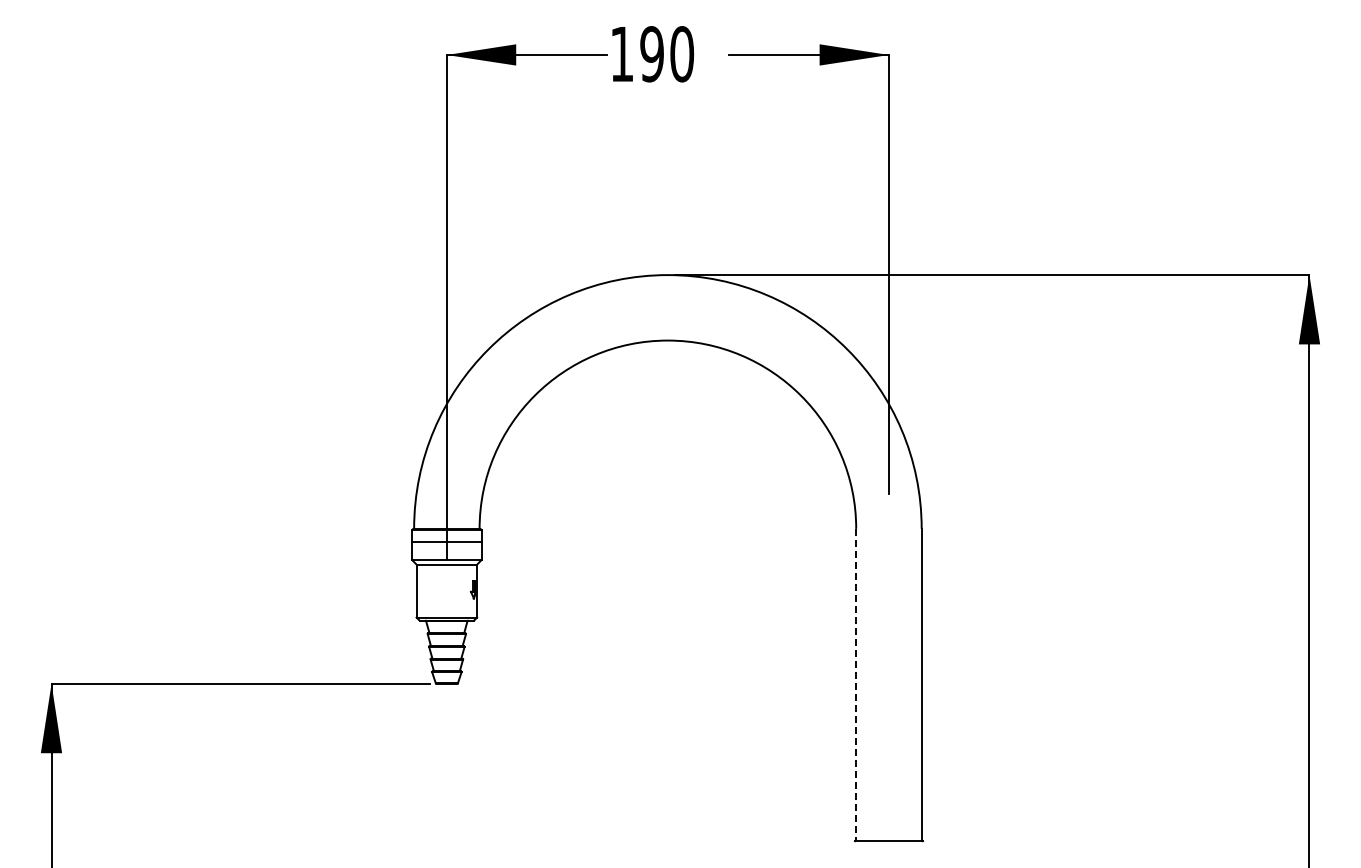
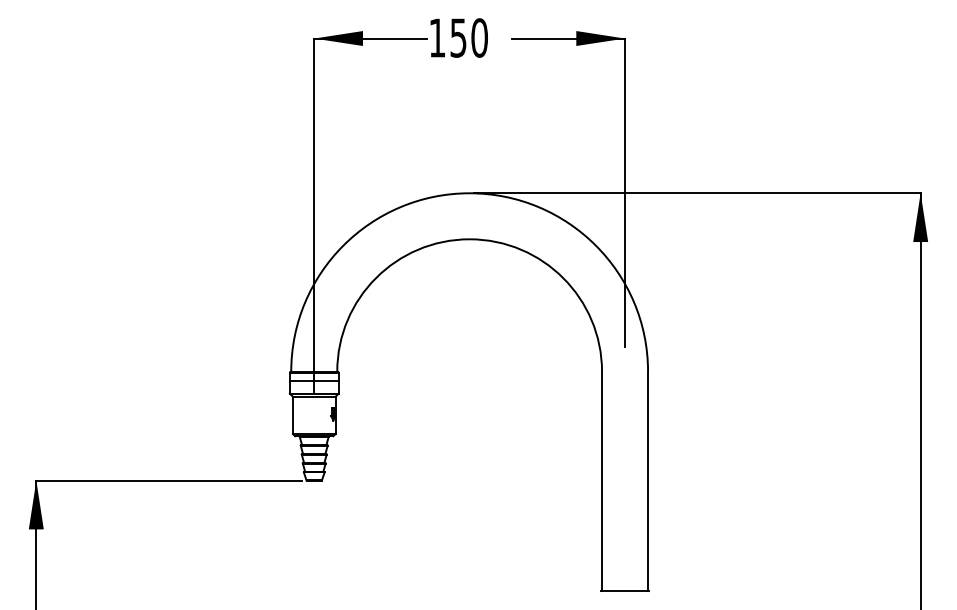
text: (651, 54) -> (458, 38), 190 -> 150
line: (856, 685) -> (602, 481), dashed -> solid

